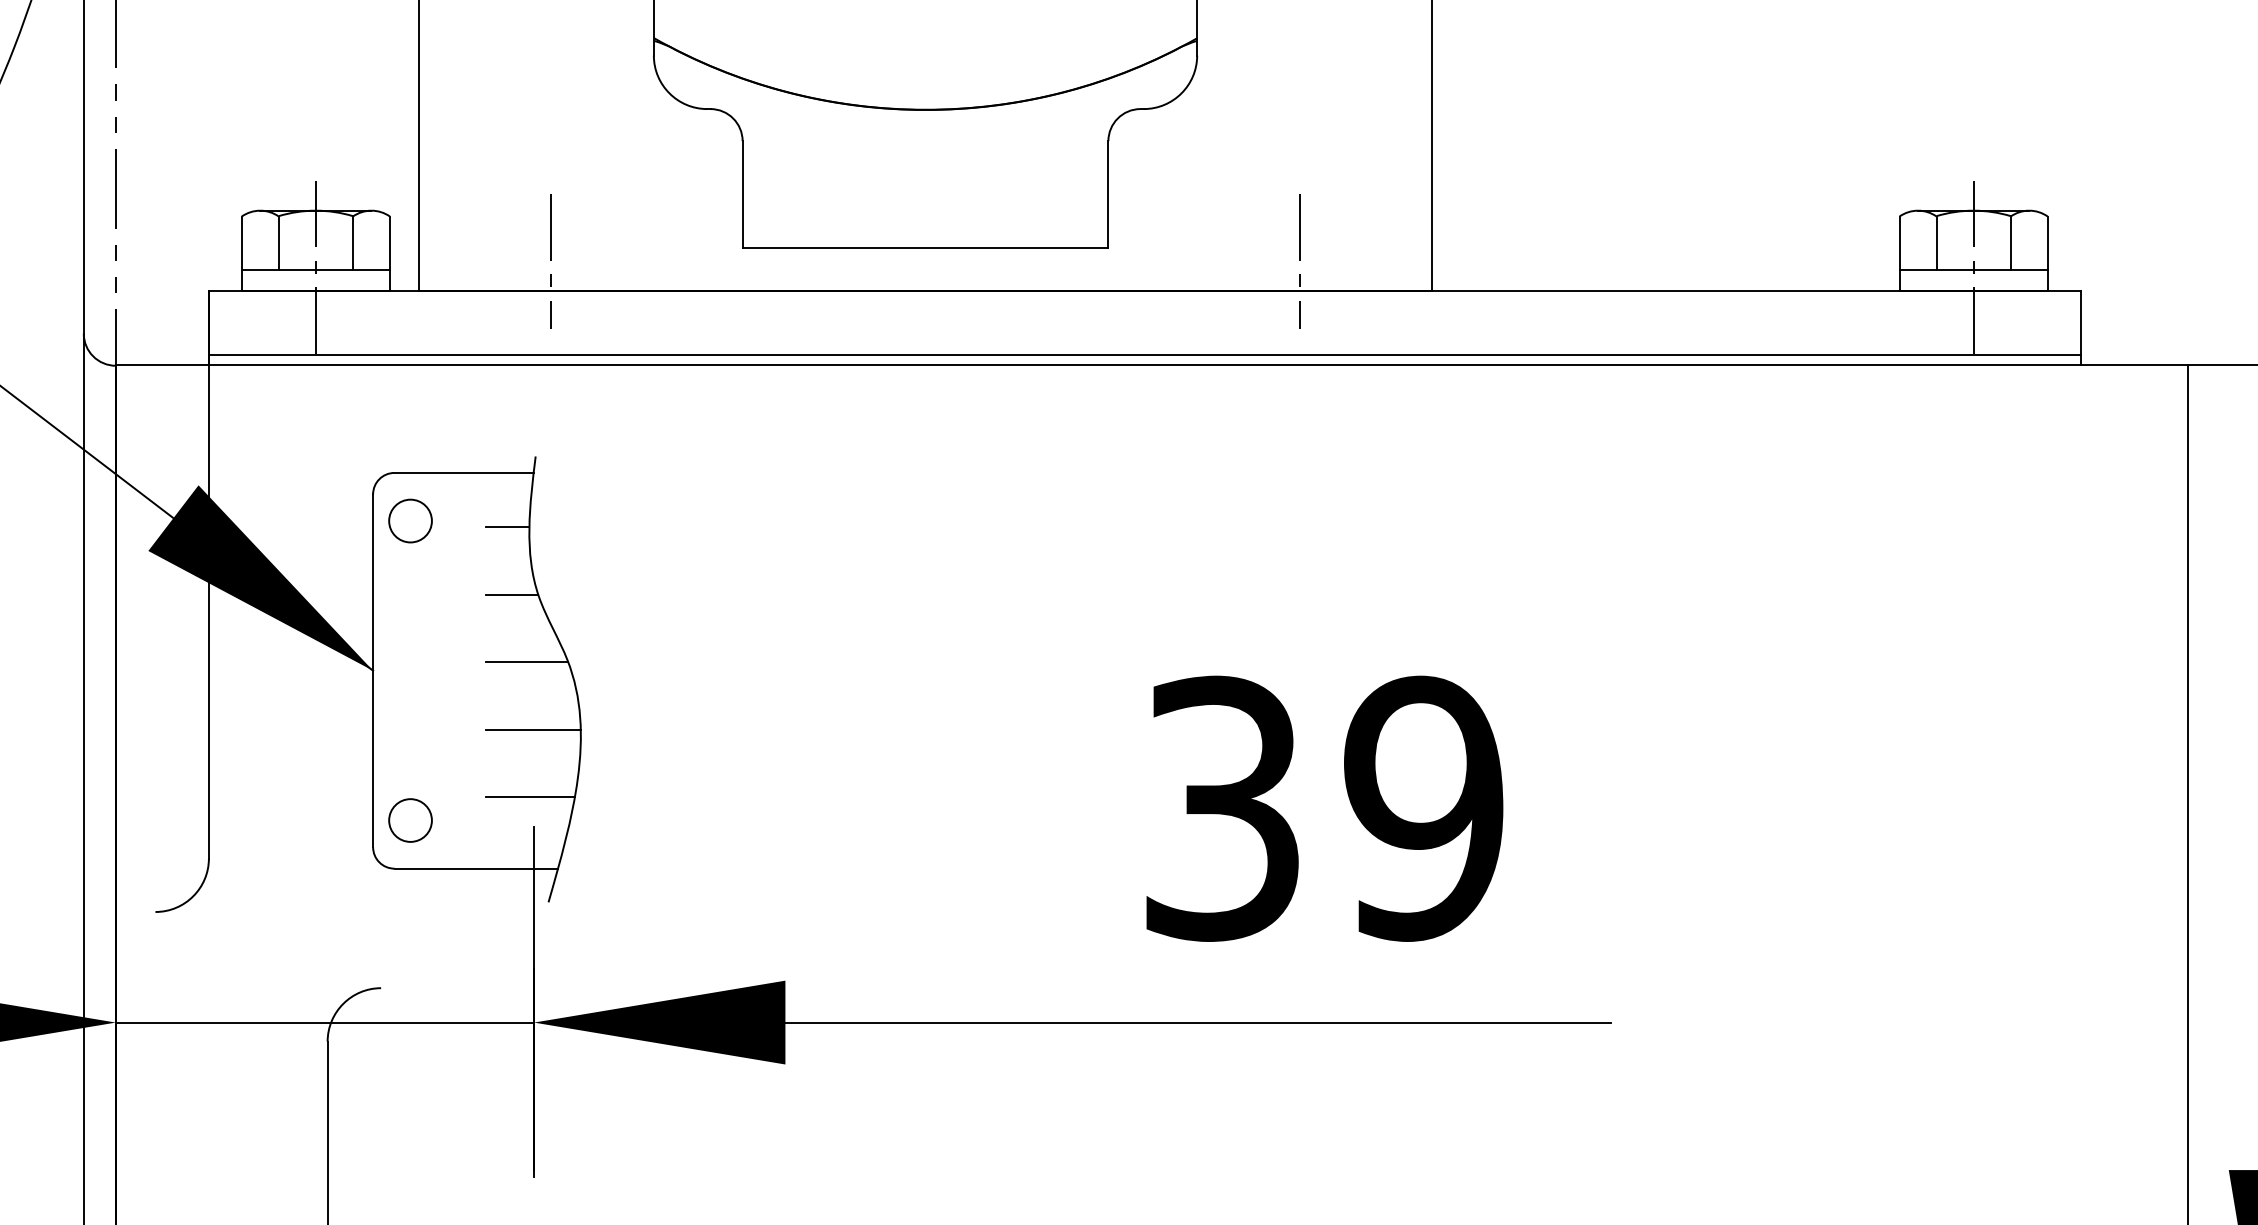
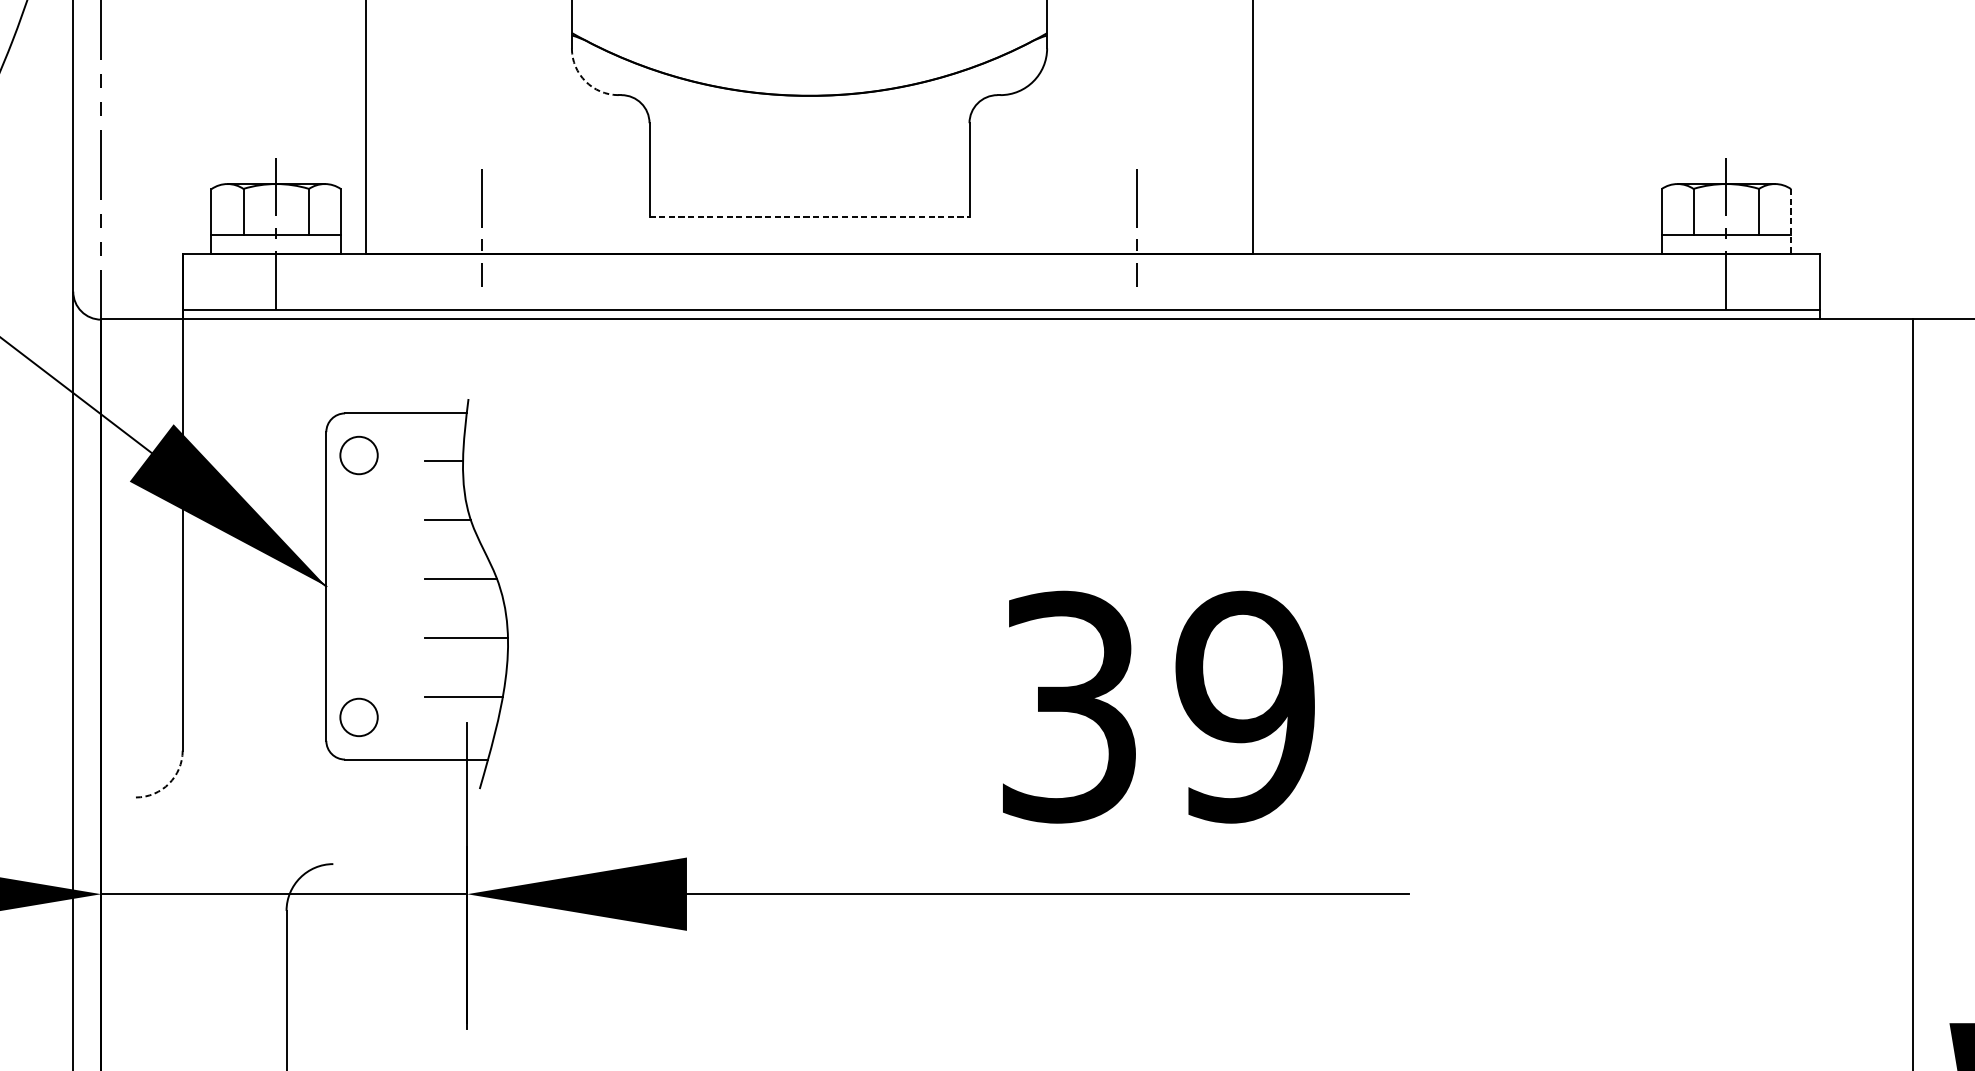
arc: (669, 93) -> (585, 81), solid -> dashed
line: (925, 248) -> (809, 217), solid -> dashed
line: (2047, 254) -> (1790, 222), solid -> dashed
arc: (193, 896) -> (169, 783), solid -> dashed

